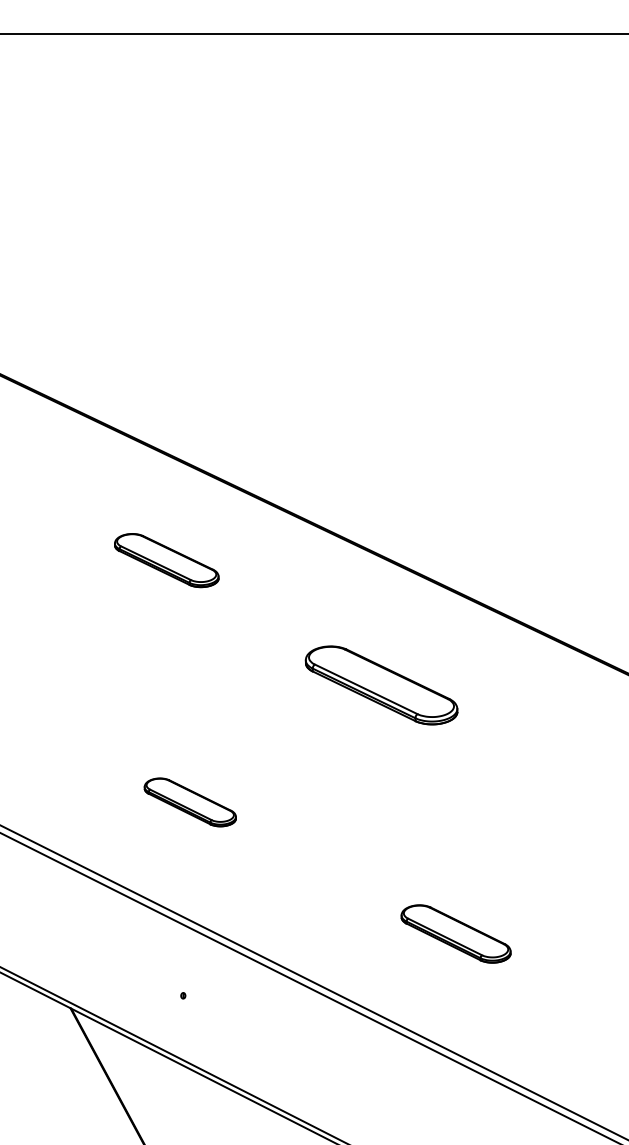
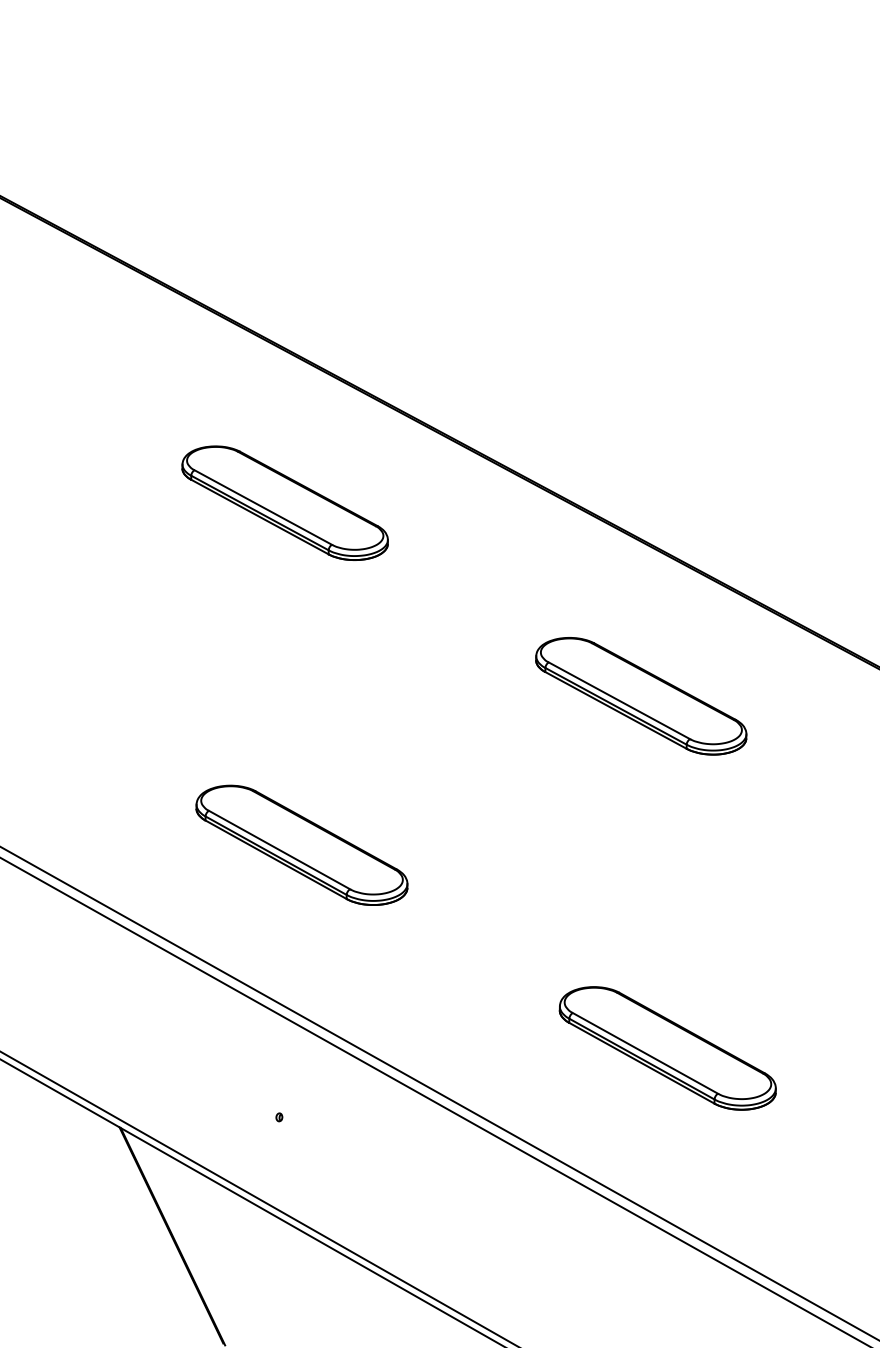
part: (166, 560) -> (284, 503), size x1.43
part: (381, 685) -> (641, 696), moved
part: (190, 802) -> (302, 845), size x1.67
part: (455, 933) -> (666, 1047), size x1.43

